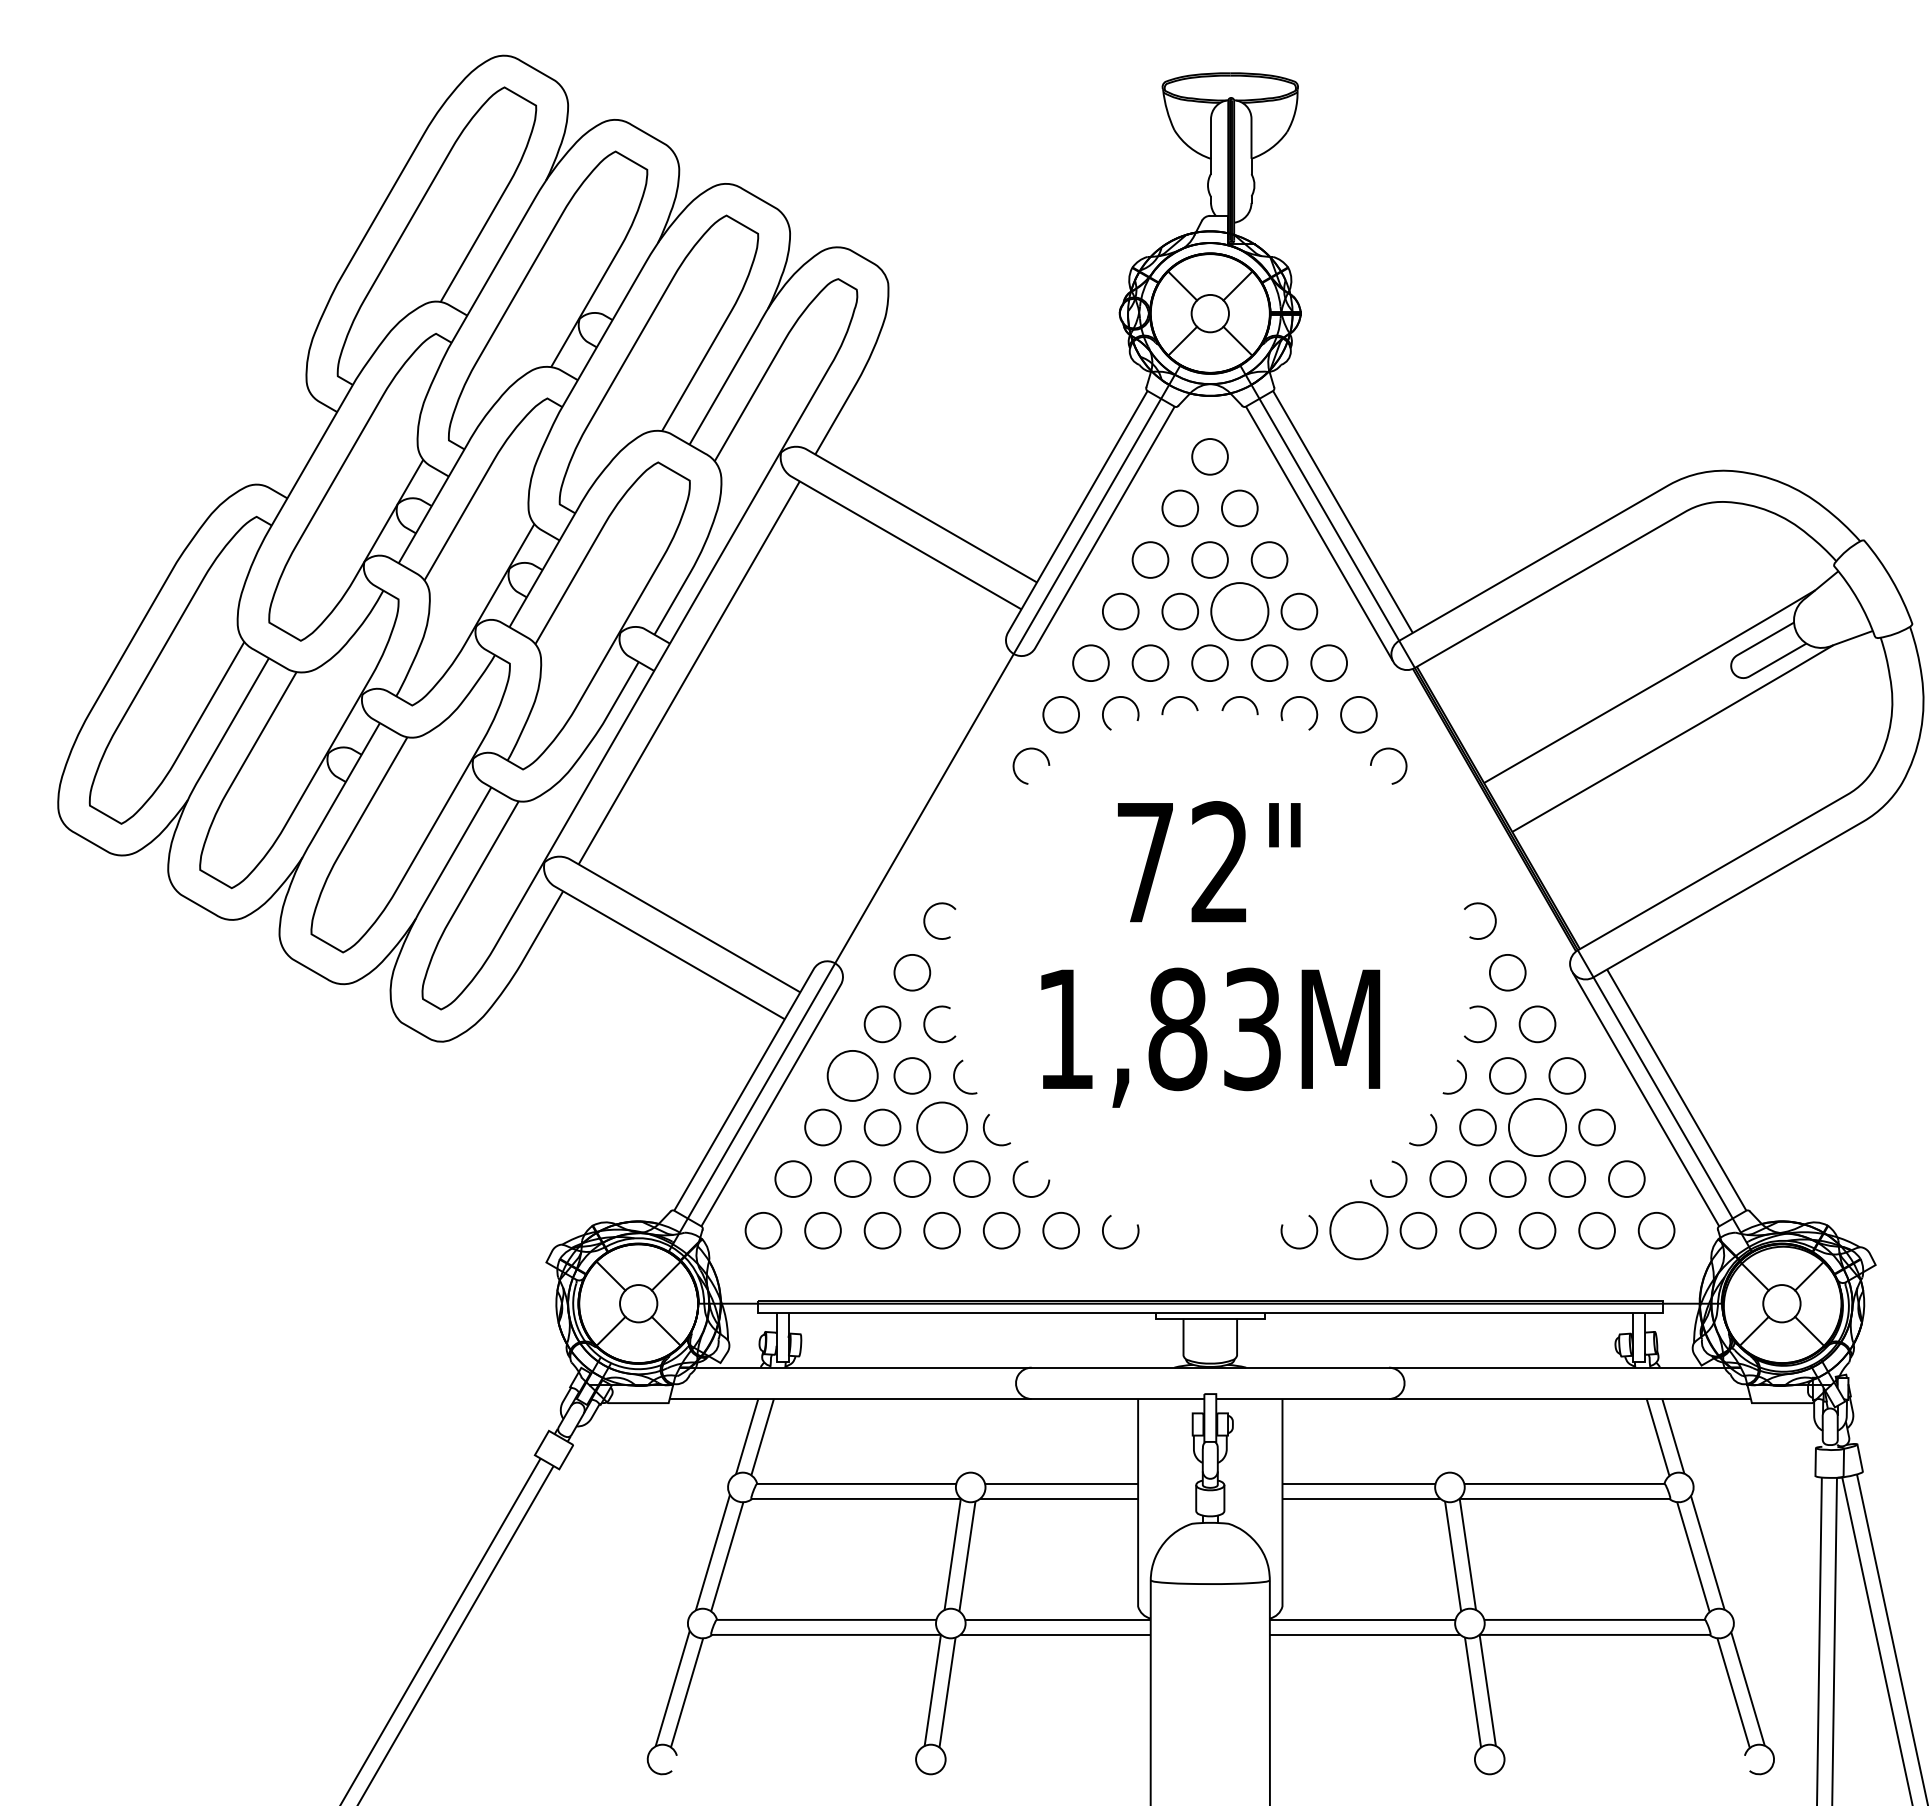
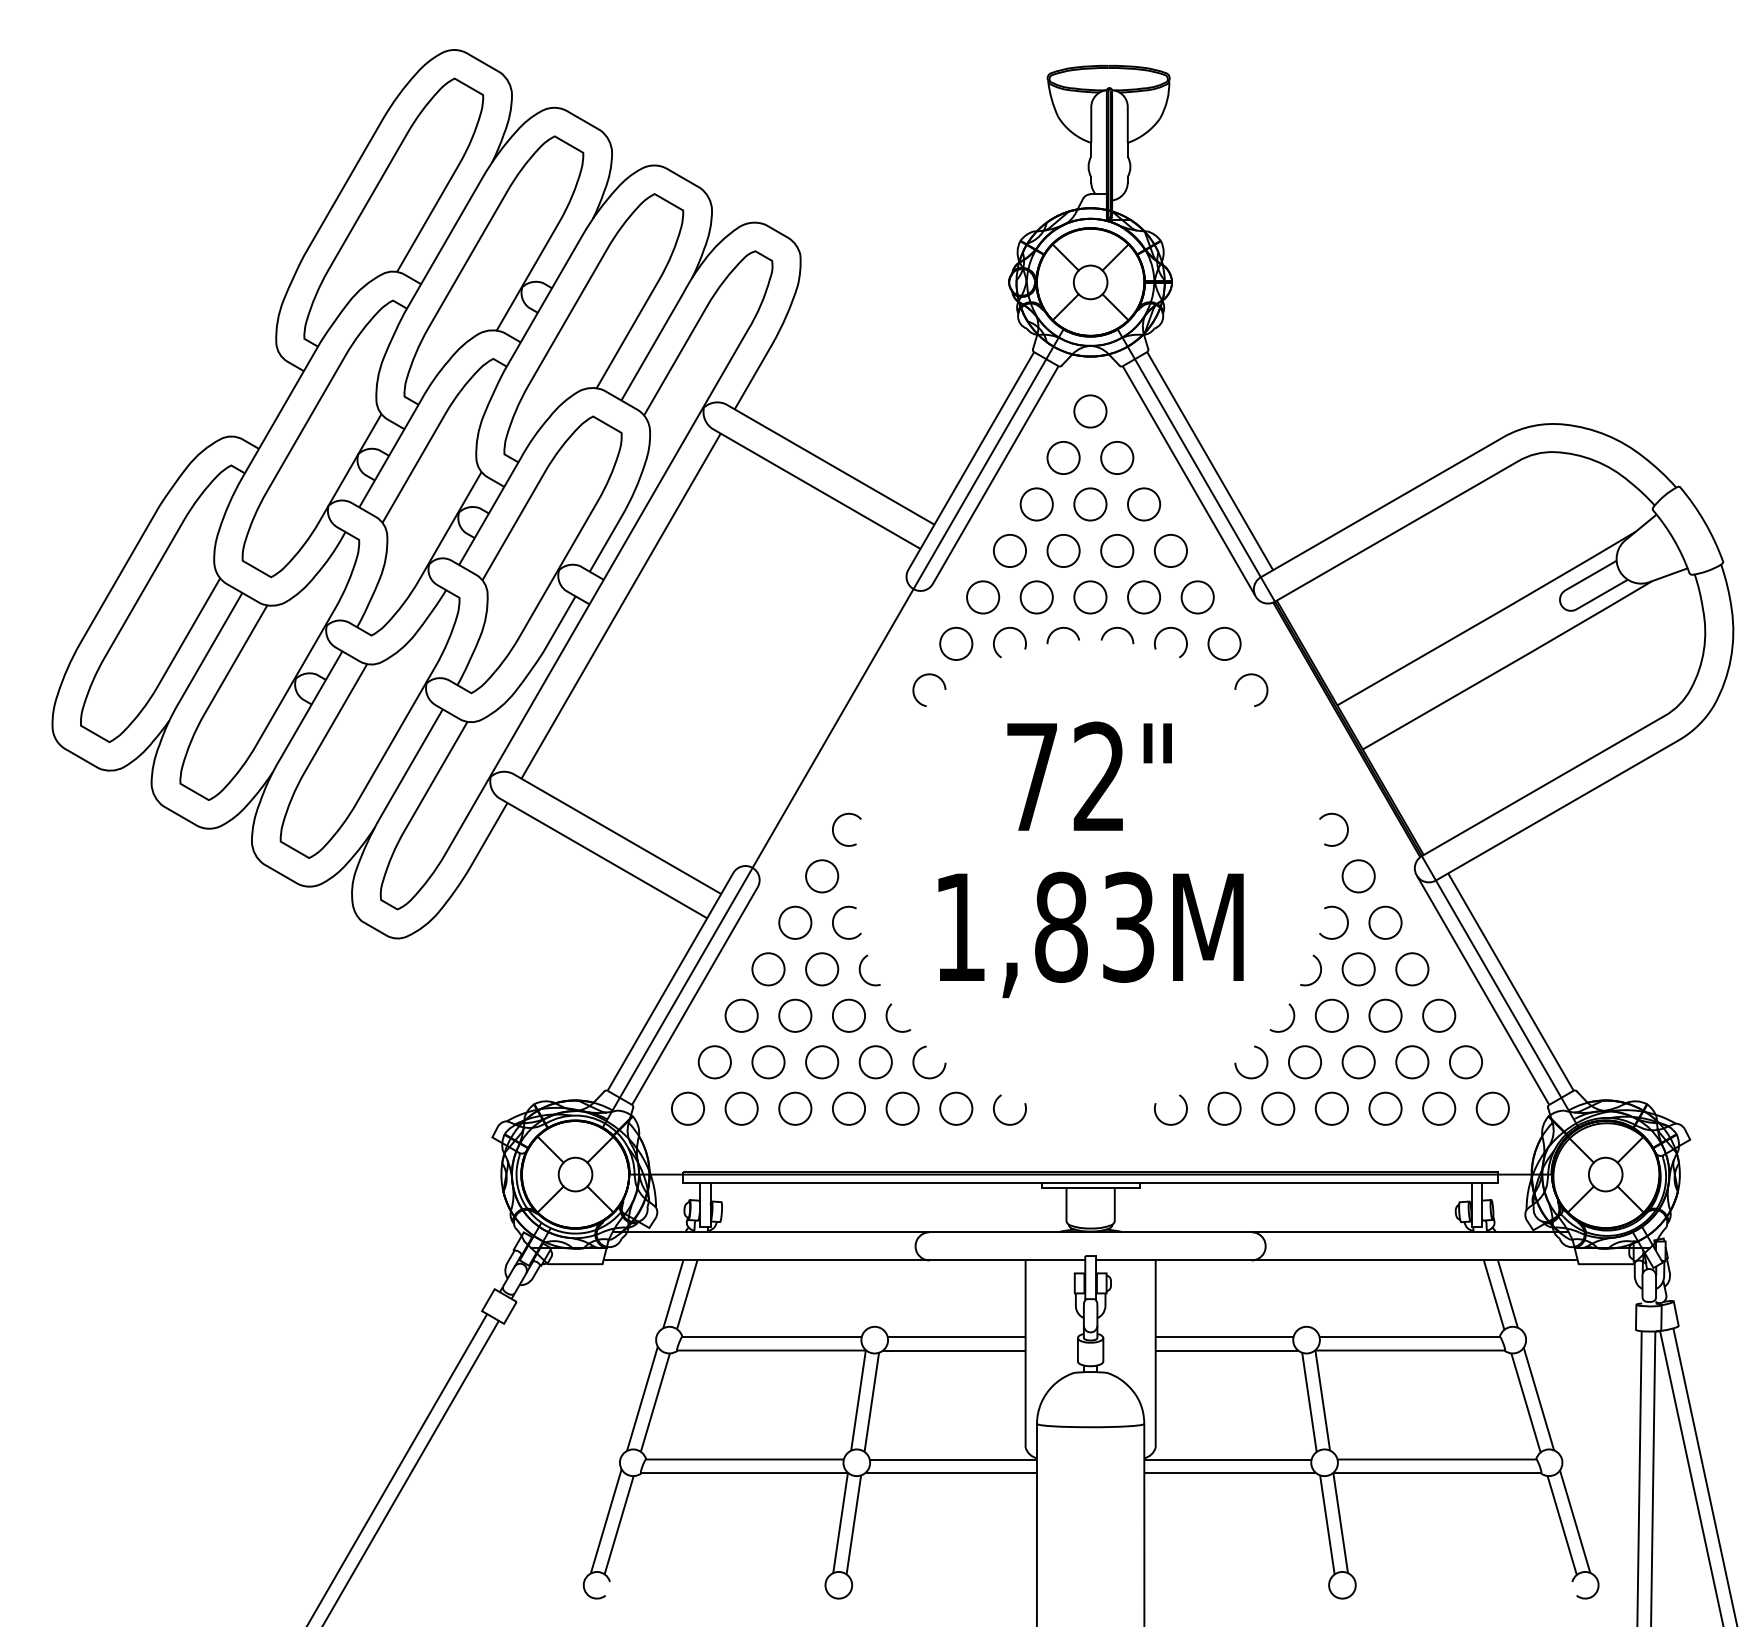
circle: (1239, 611) -> (1116, 550), size x0.62
circle: (852, 1075) -> (768, 968), size x0.71
circle: (941, 1127) -> (848, 1015), size x0.71
circle: (1537, 1127) -> (1385, 1015), size x0.62
circle: (1358, 1230) -> (1224, 1108), size x0.62

